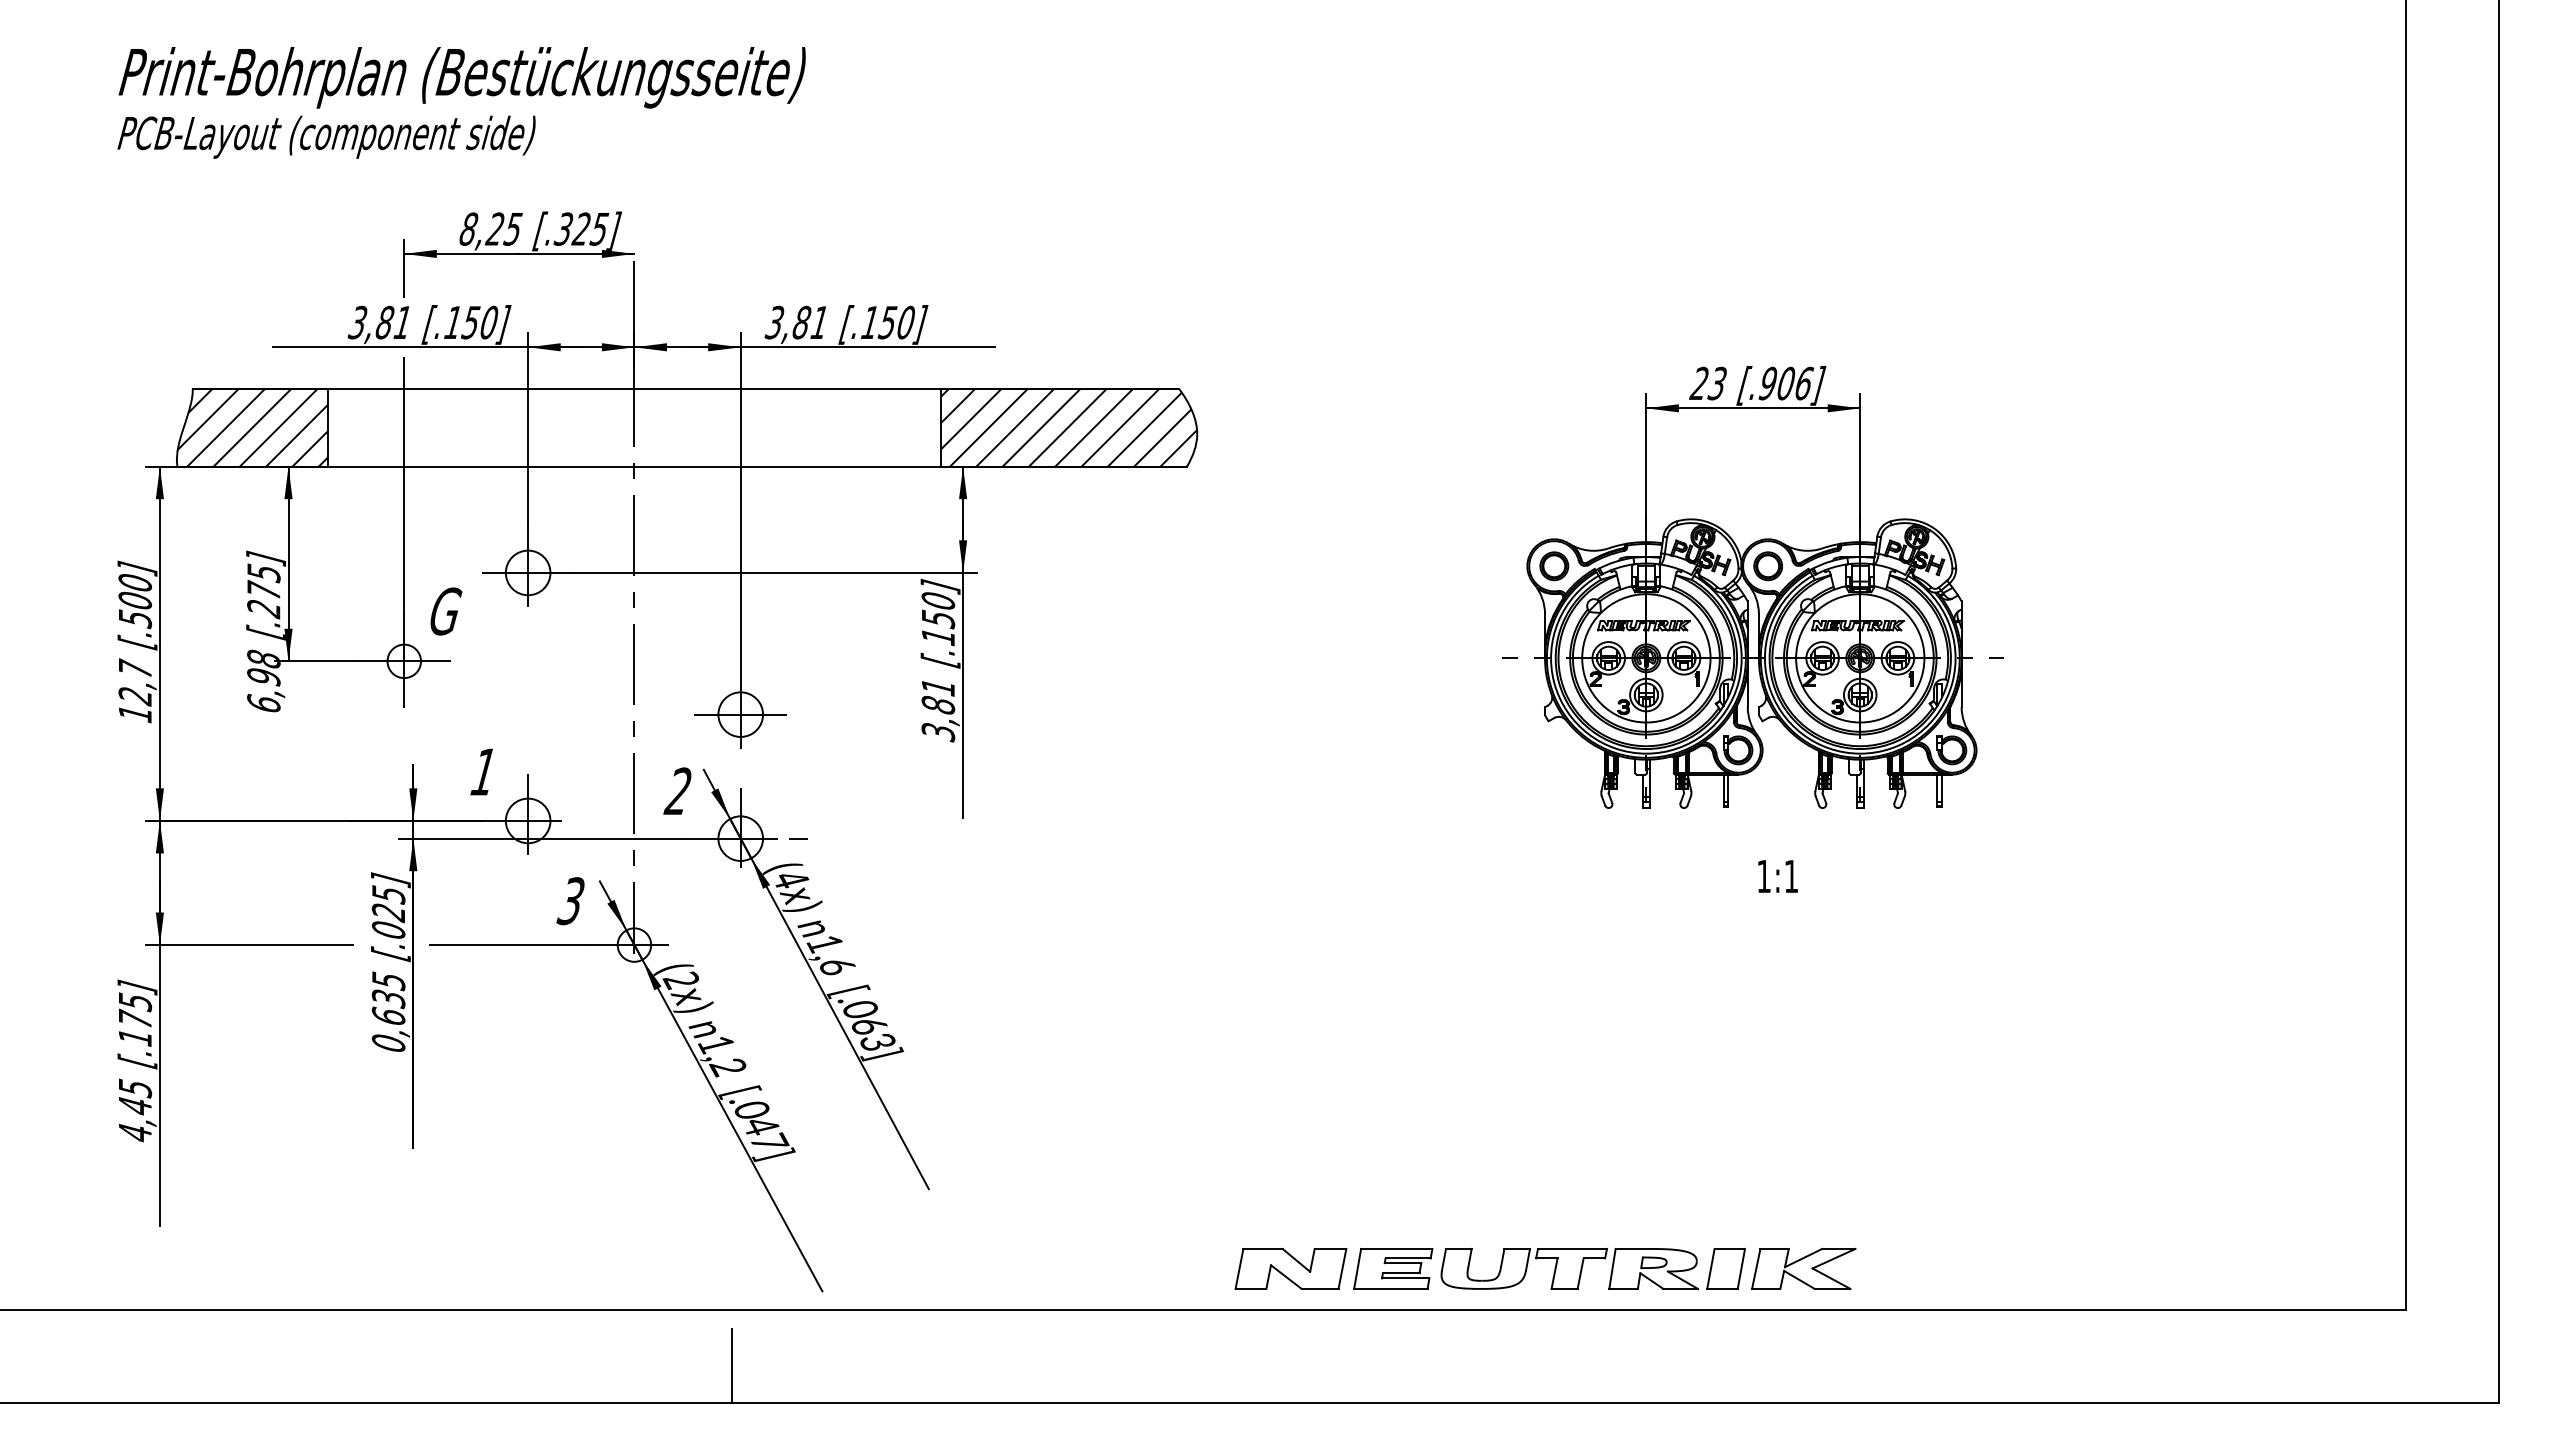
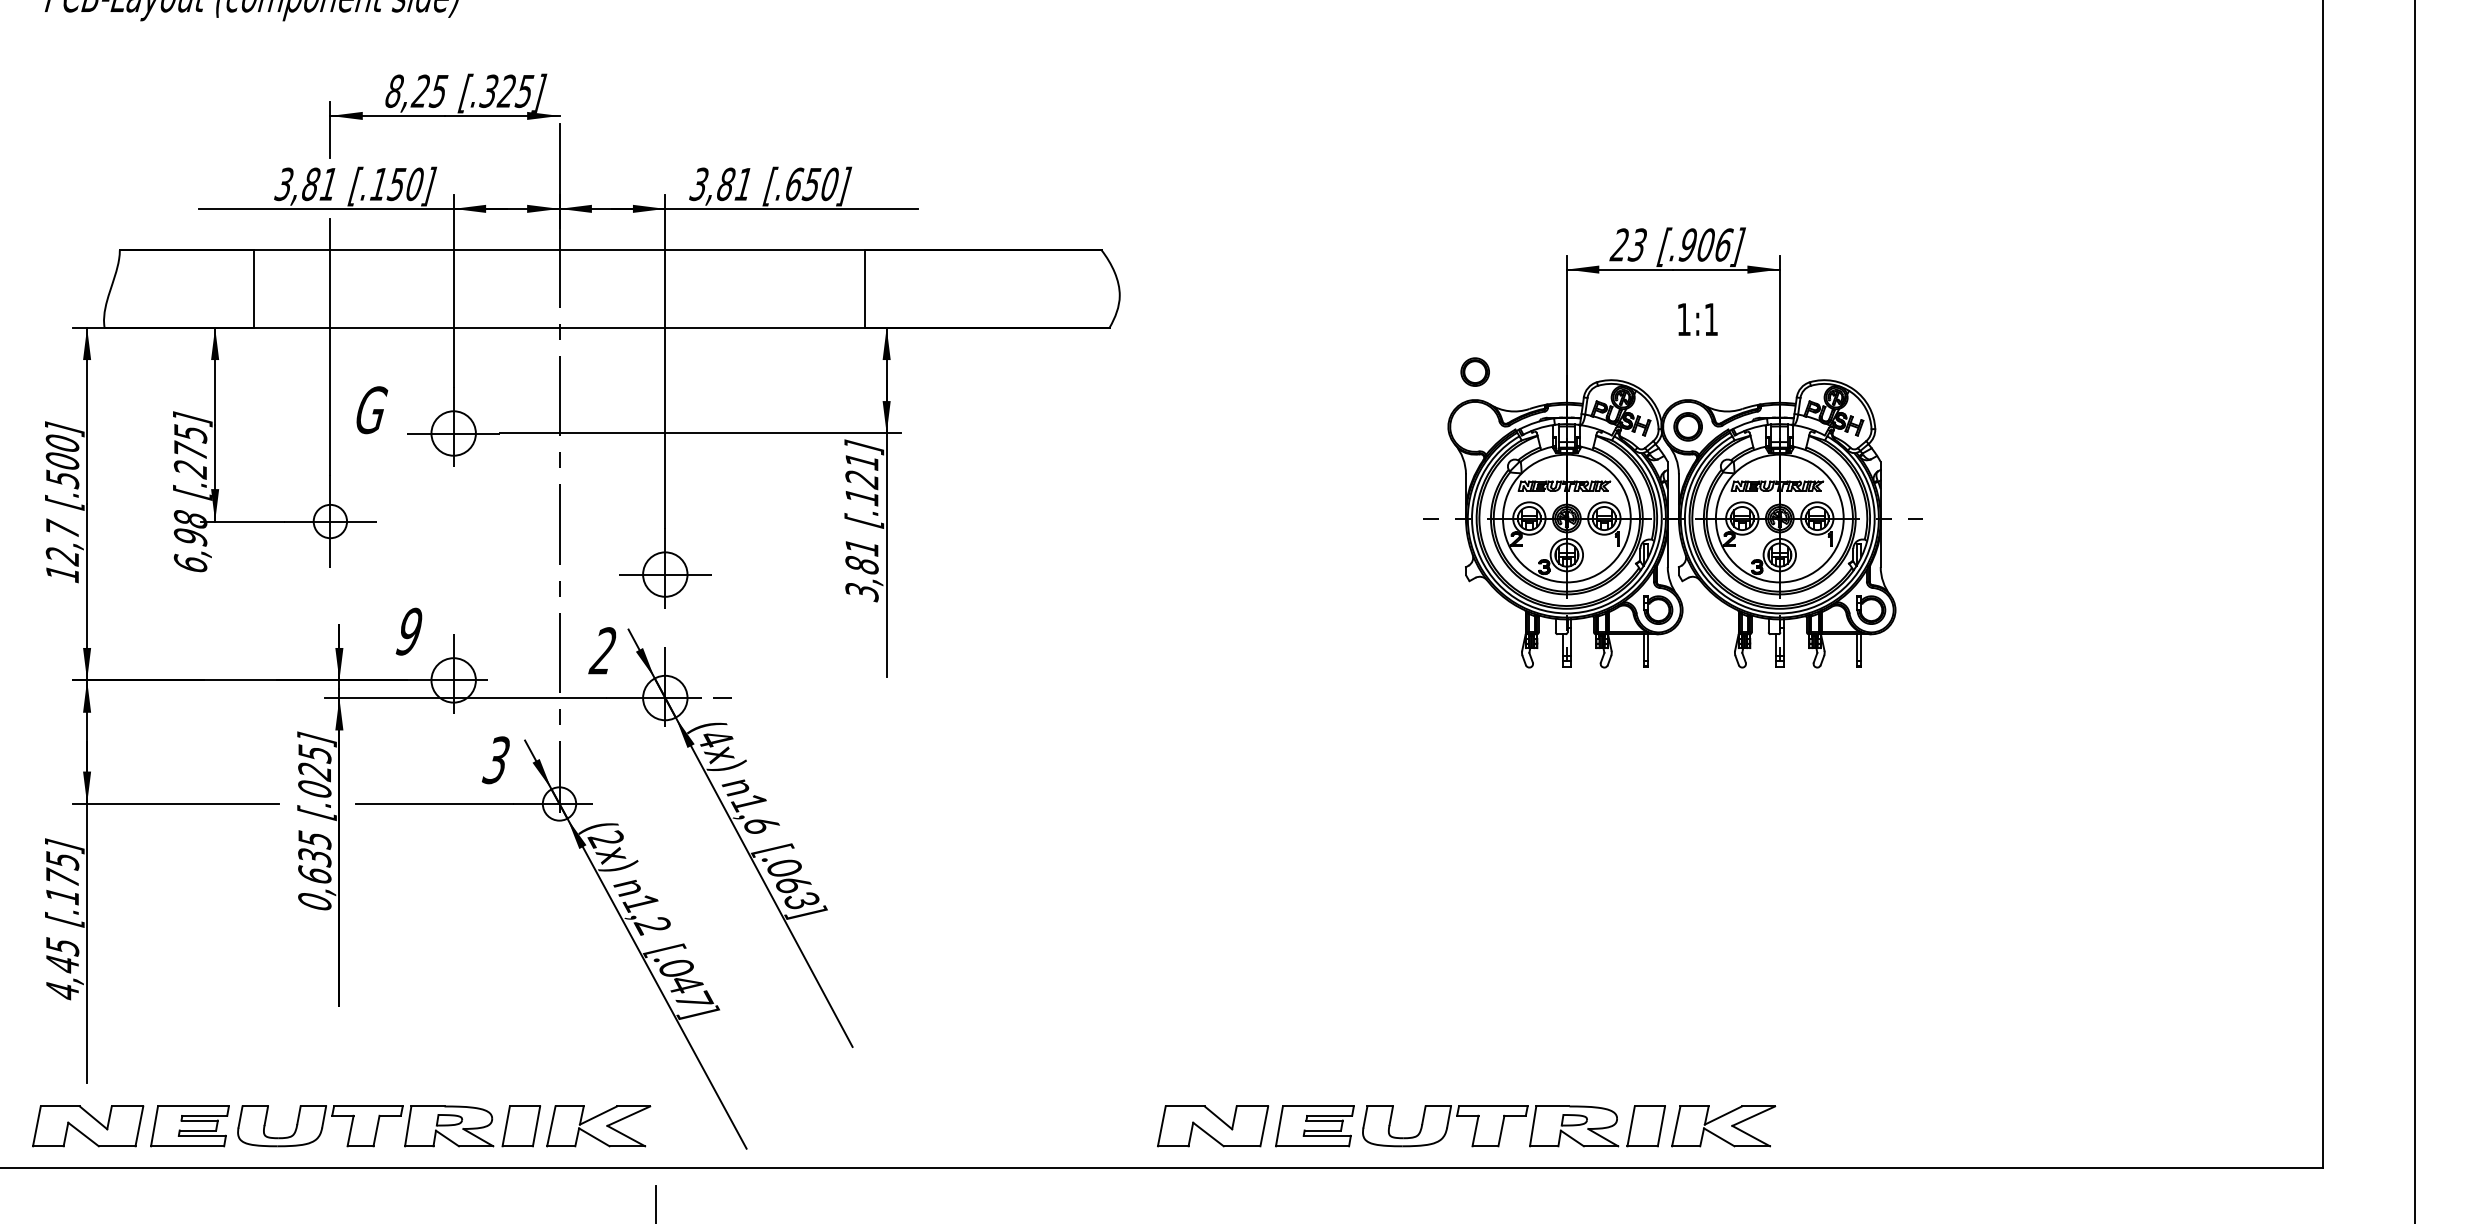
text: (870, 322) -> (794, 184), [.150] -> [.650]
hatch: (252, 427) -> (179, 288), removed
hatch: (1069, 427) -> (992, 288), removed
part: (1554, 566) -> (1475, 372), moved
text: (938, 610) -> (862, 470), [.150] -> [.121]
text: (446, 611) -> (372, 410), moved
text: (483, 772) -> (409, 632), 1 -> 9
text: (1777, 876) -> (1697, 319), moved
part: (423, 1272) -> (349, 1129), added

